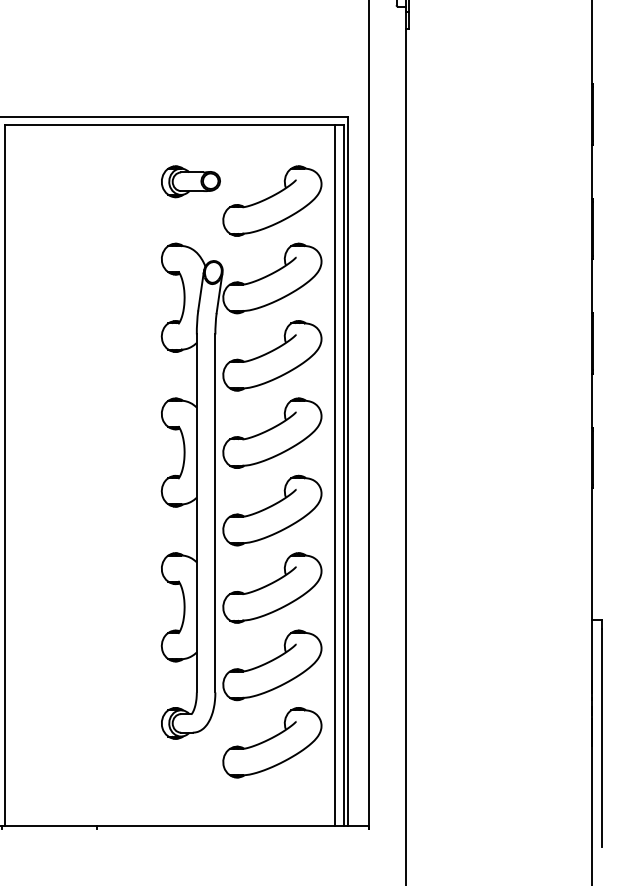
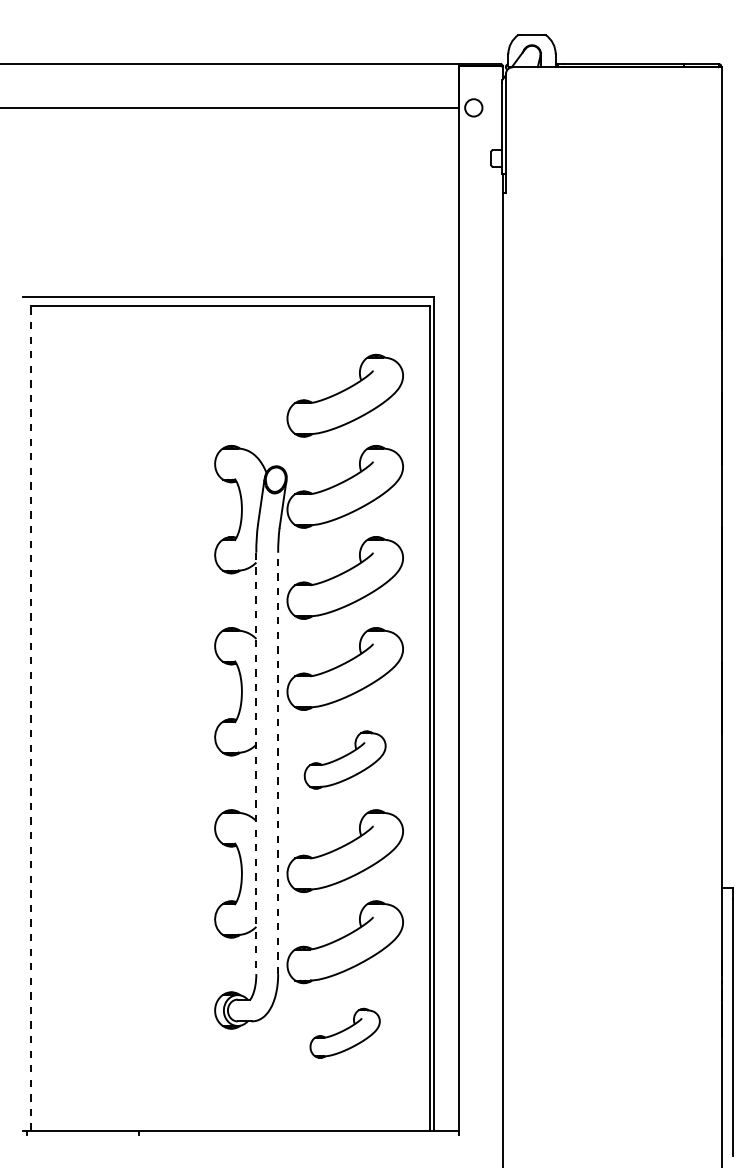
part: (191, 181) -> (249, 372), removed
line: (4, 474) -> (30, 717), solid -> dashed
line: (335, 475) -> (419, 718), removed
part: (271, 510) -> (344, 759), size x0.7
line: (196, 513) -> (256, 763), solid -> dashed
line: (215, 513) -> (278, 763), solid -> dashed
part: (271, 742) -> (344, 1033), size x0.6

